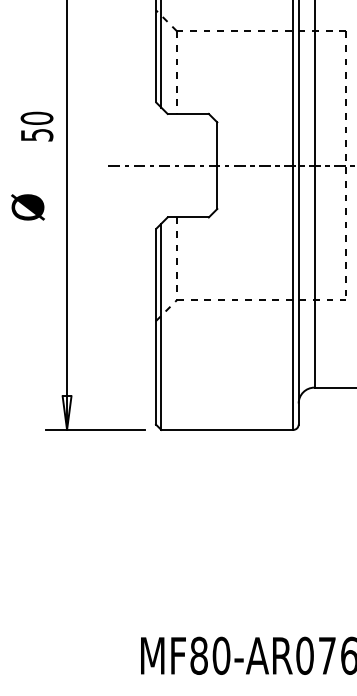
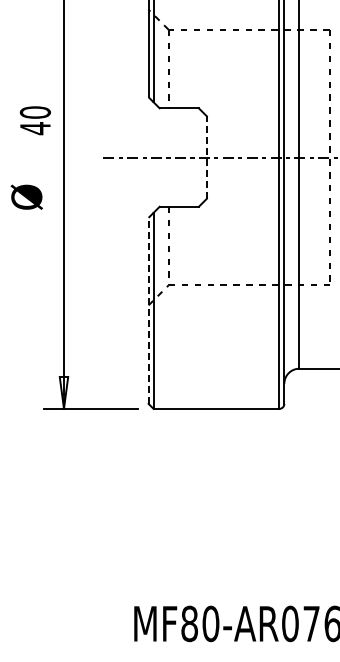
text: (37, 135) -> (35, 128), 50 -> 40
line: (216, 165) -> (206, 157), solid -> dashed
line: (155, 326) -> (148, 310), solid -> dashed

